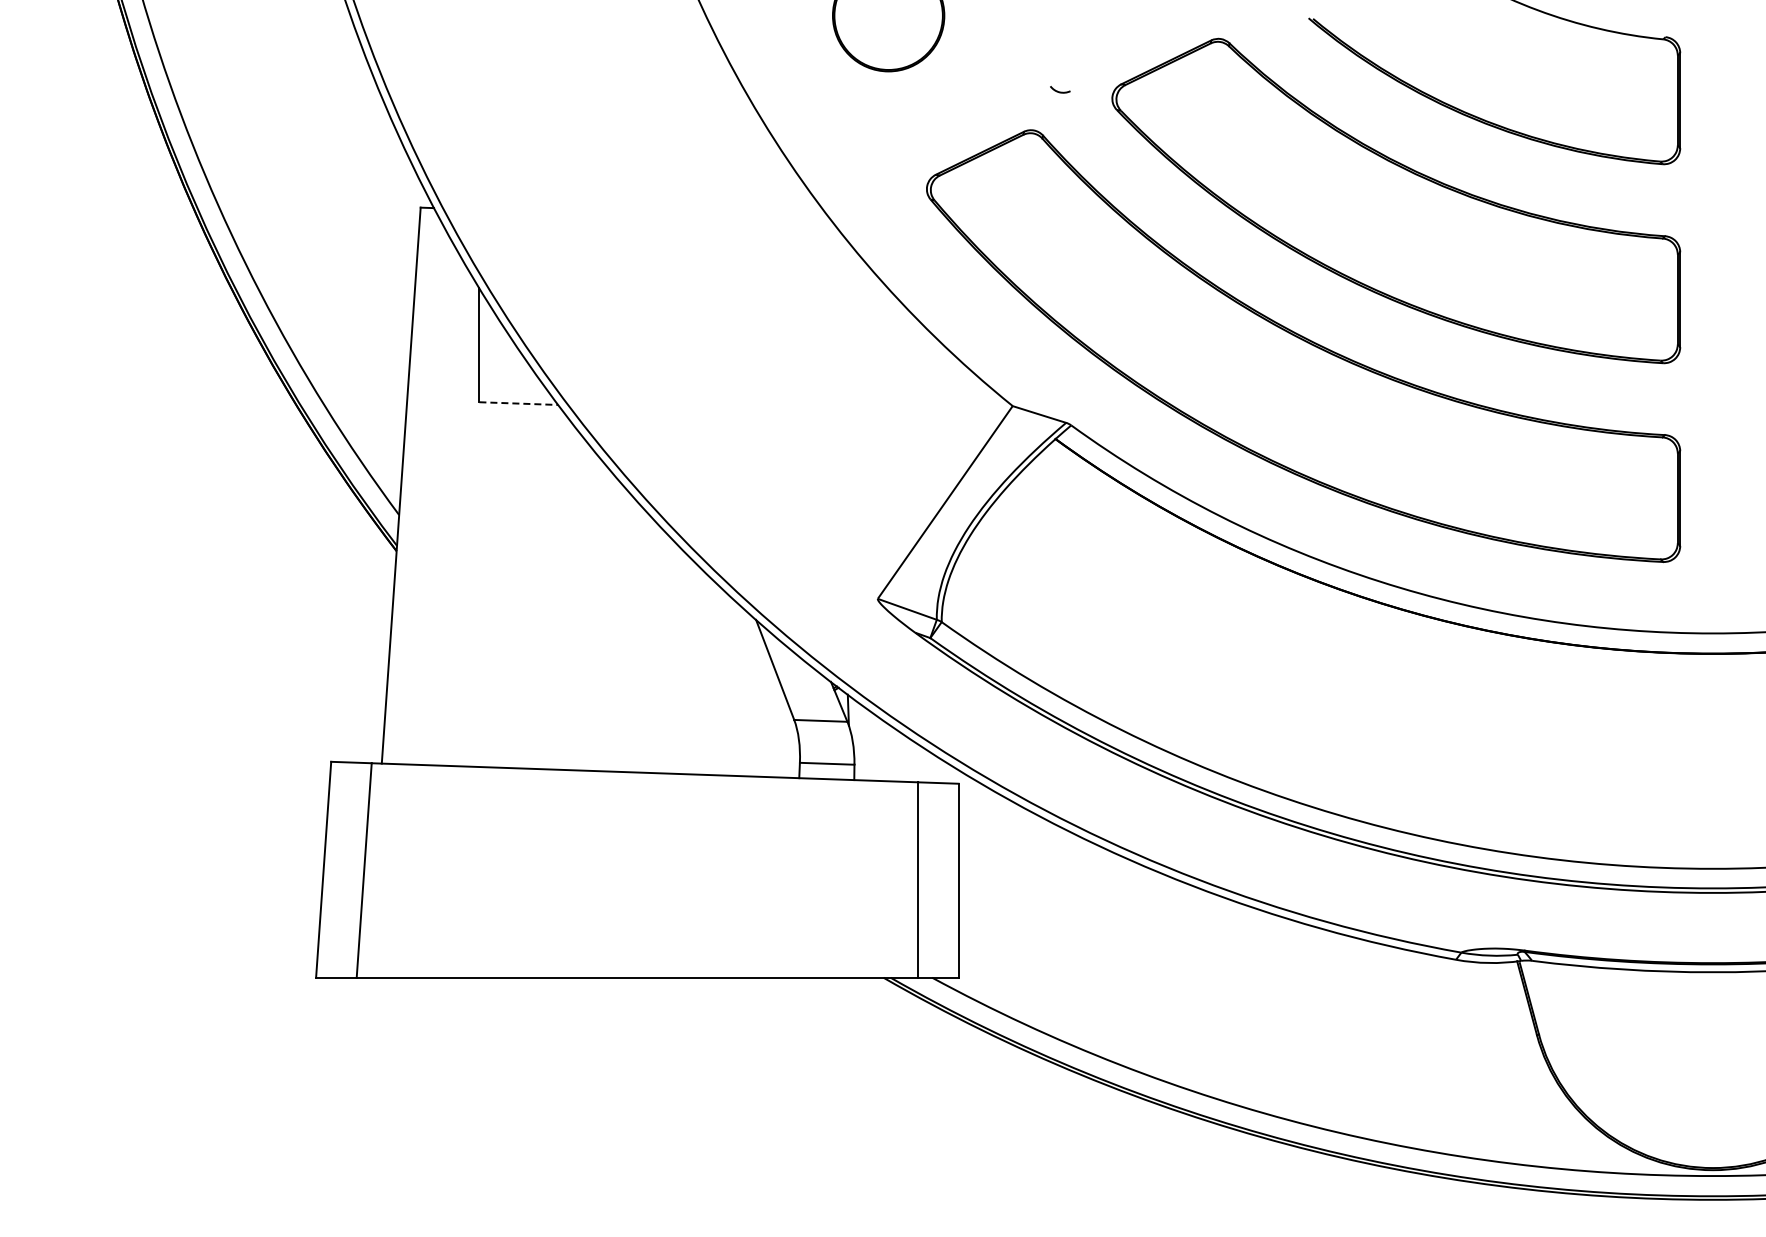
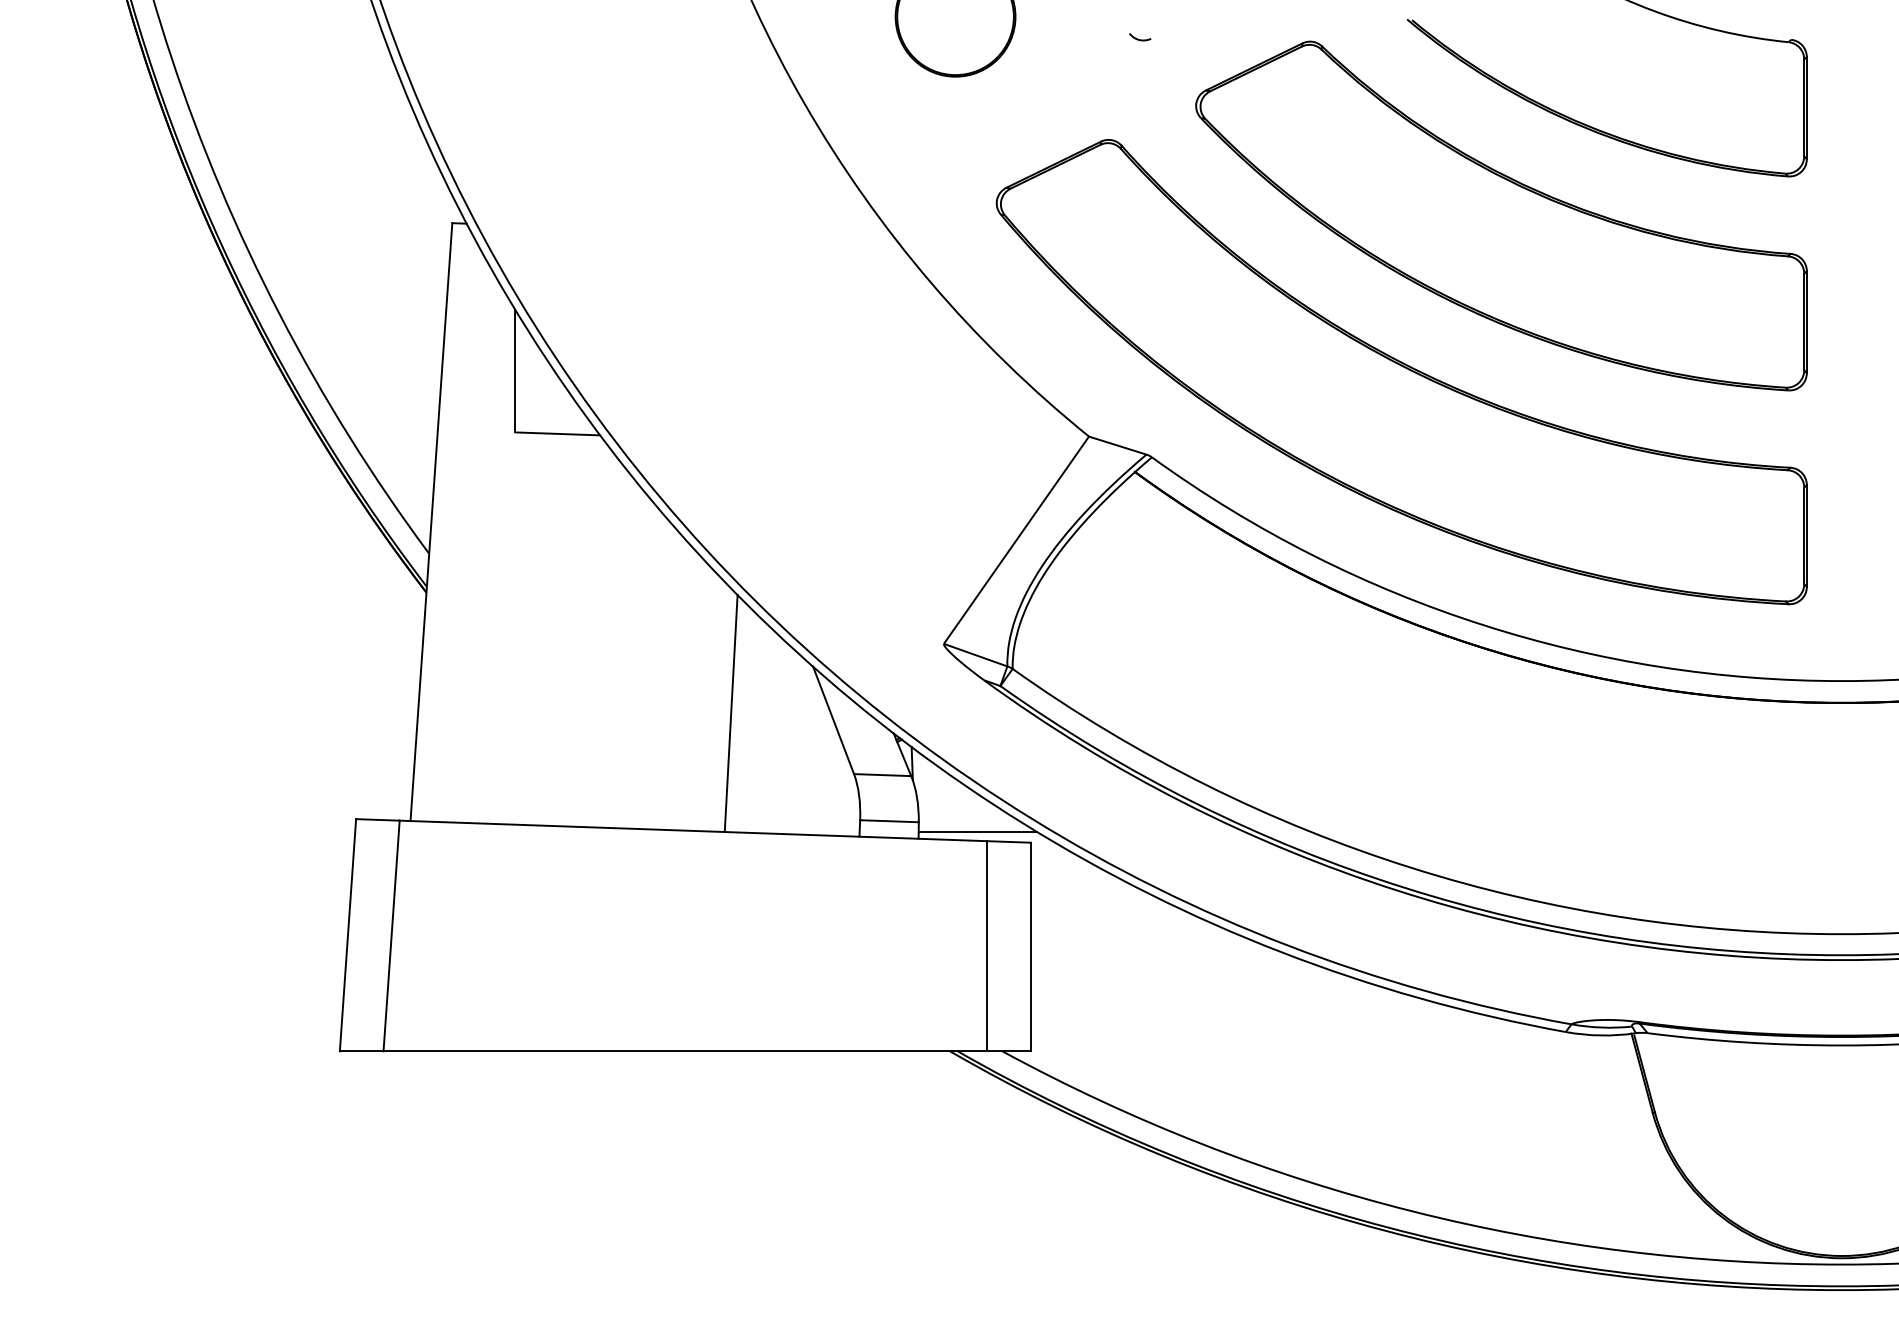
curve: (1060, 91) -> (1140, 39), moved
line: (519, 403) -> (558, 433), dashed -> solid
line: (679, 663) -> (730, 713), added
line: (909, 773) -> (977, 831), added

